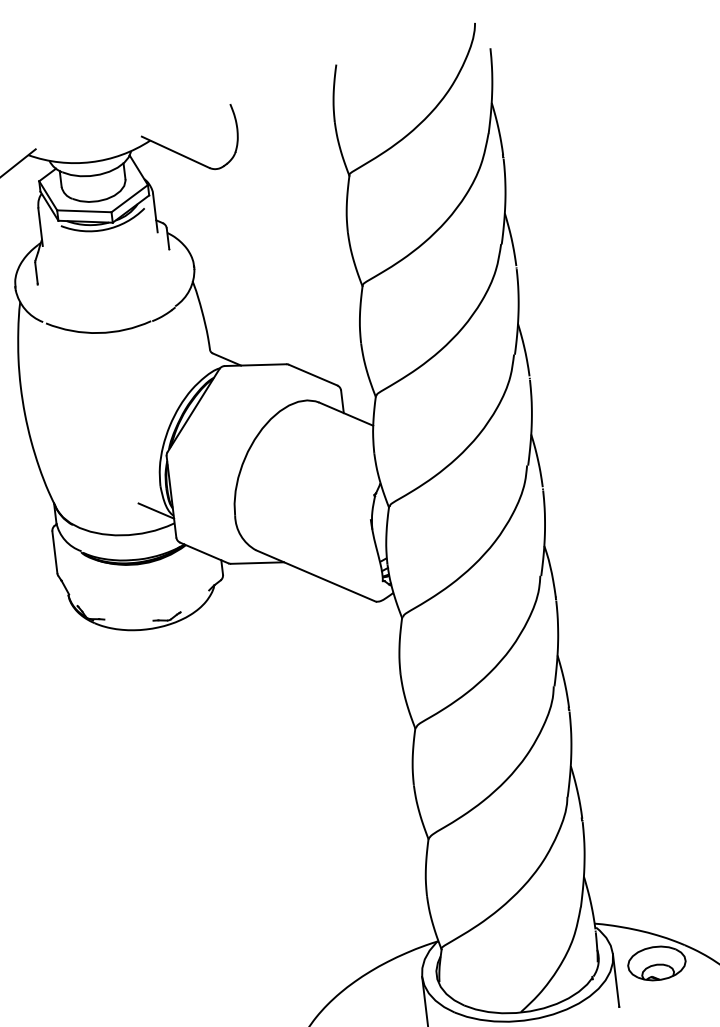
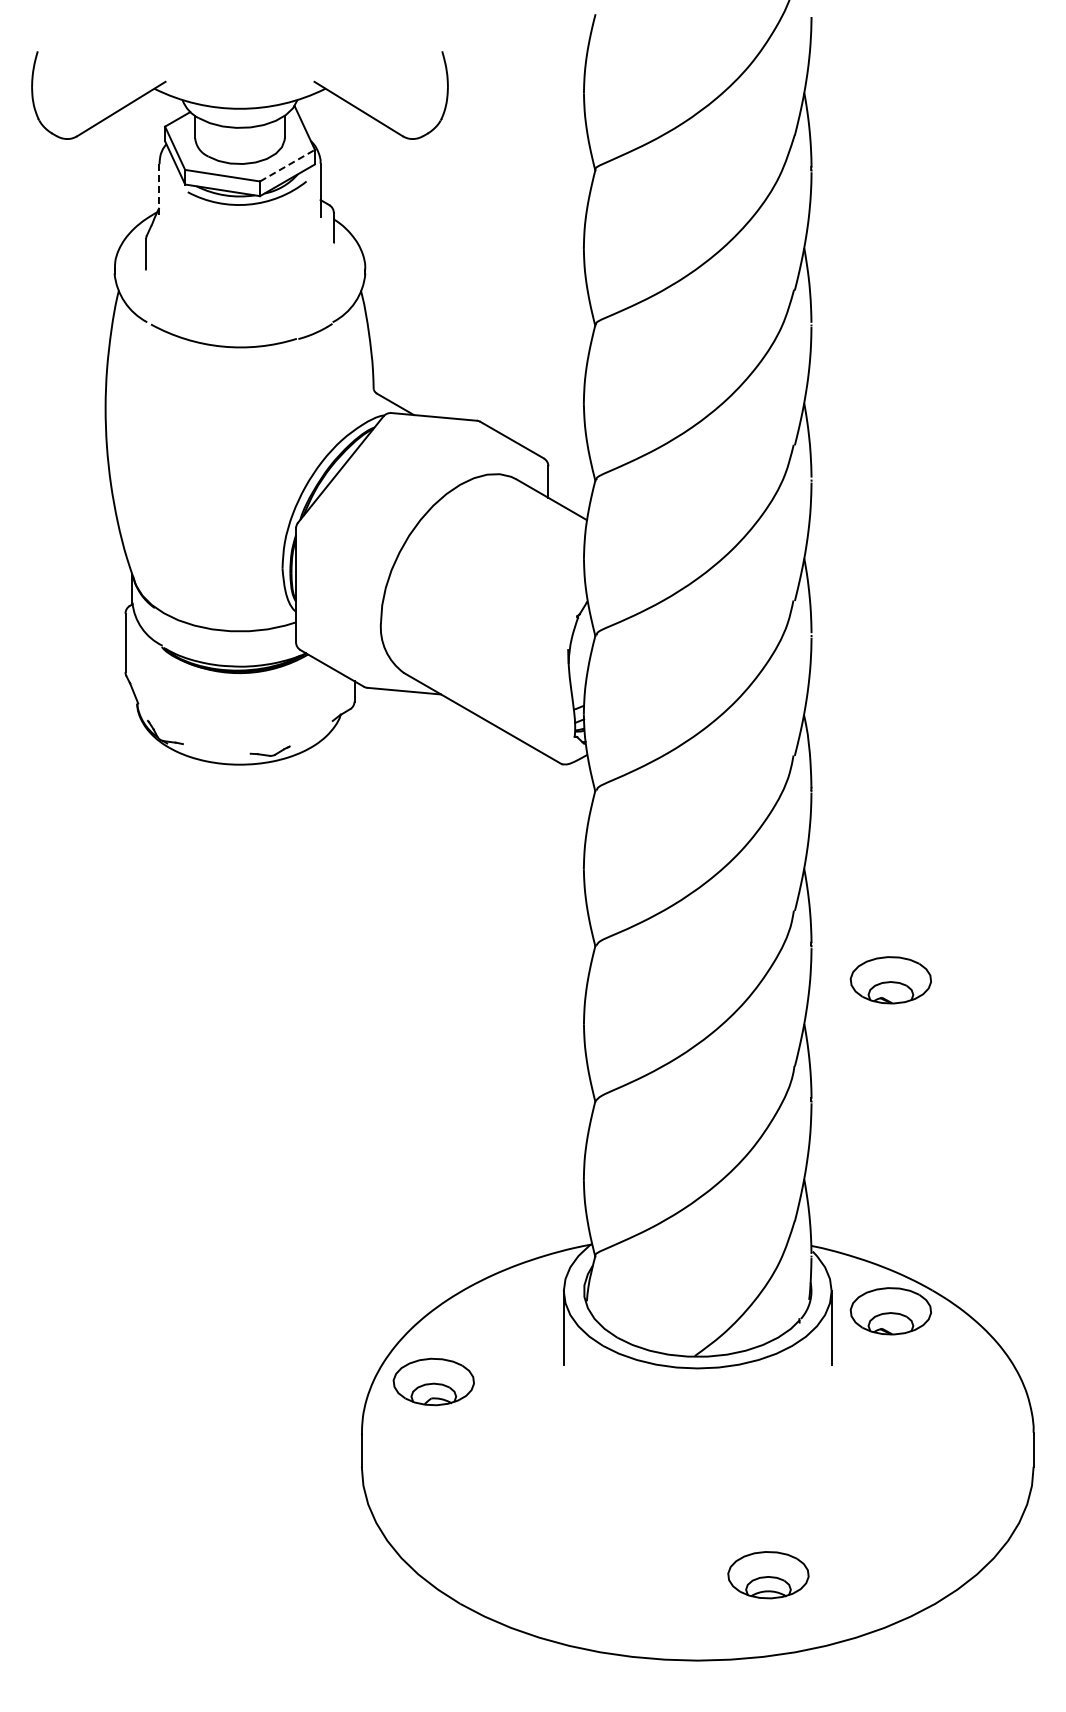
line: (129, 198) -> (287, 165), solid -> dashed
line: (40, 227) -> (159, 190), solid -> dashed
line: (156, 511) -> (272, 602), removed
part: (628, 727) -> (890, 980), added

